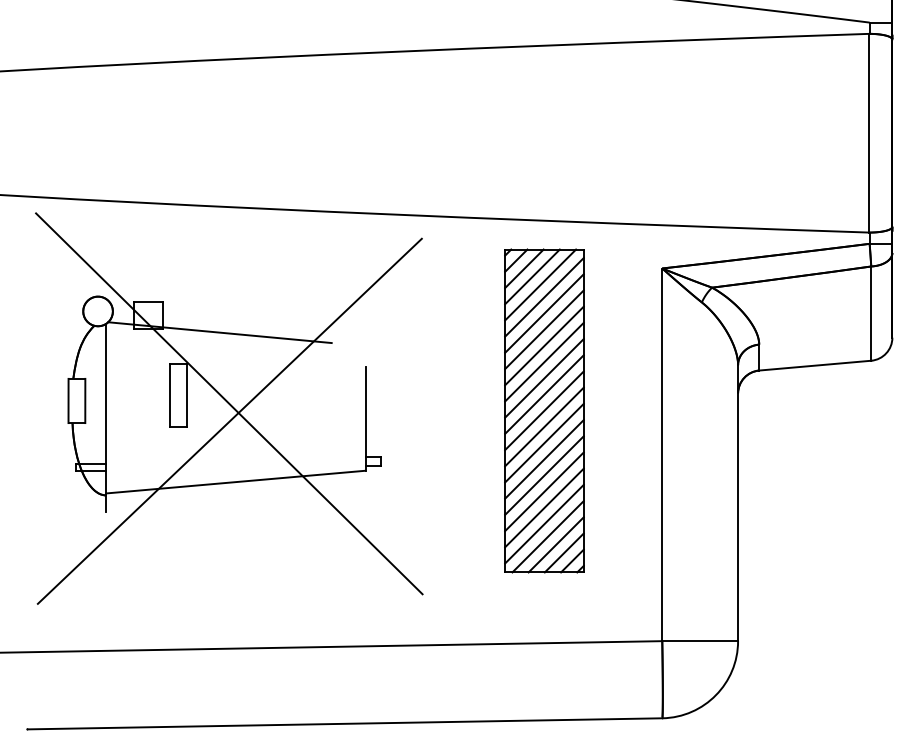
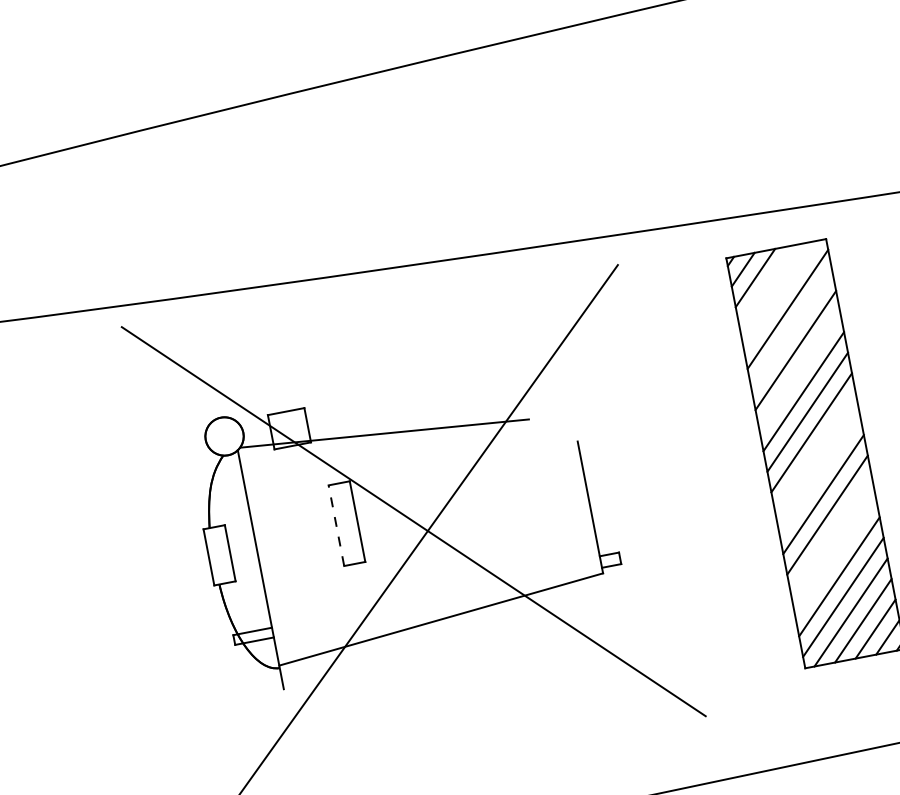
line: (532, 276) -> (767, 285), removed
line: (540, 284) -> (779, 294), removed
line: (544, 313) -> (791, 329), removed
line: (544, 345) -> (799, 370), removed
line: (169, 395) -> (335, 525), solid -> dashed
line: (544, 410) -> (815, 453), removed
line: (544, 426) -> (819, 473), removed
line: (544, 475) -> (831, 535), removed
line: (544, 491) -> (835, 555), removed

